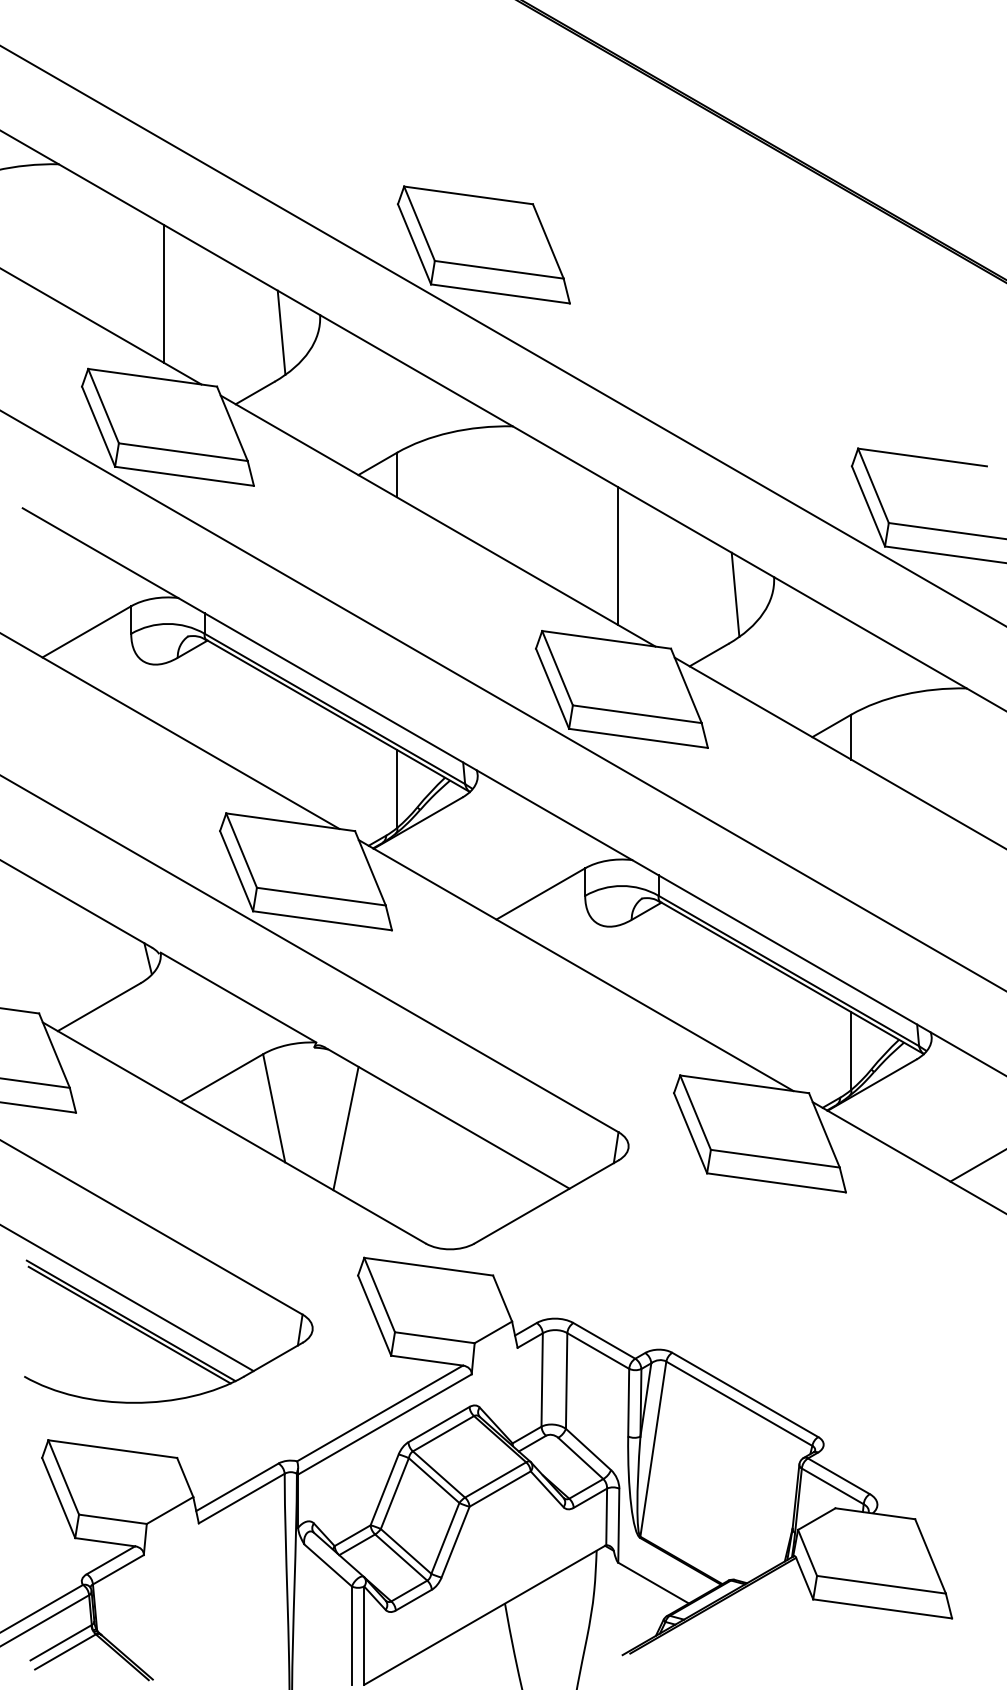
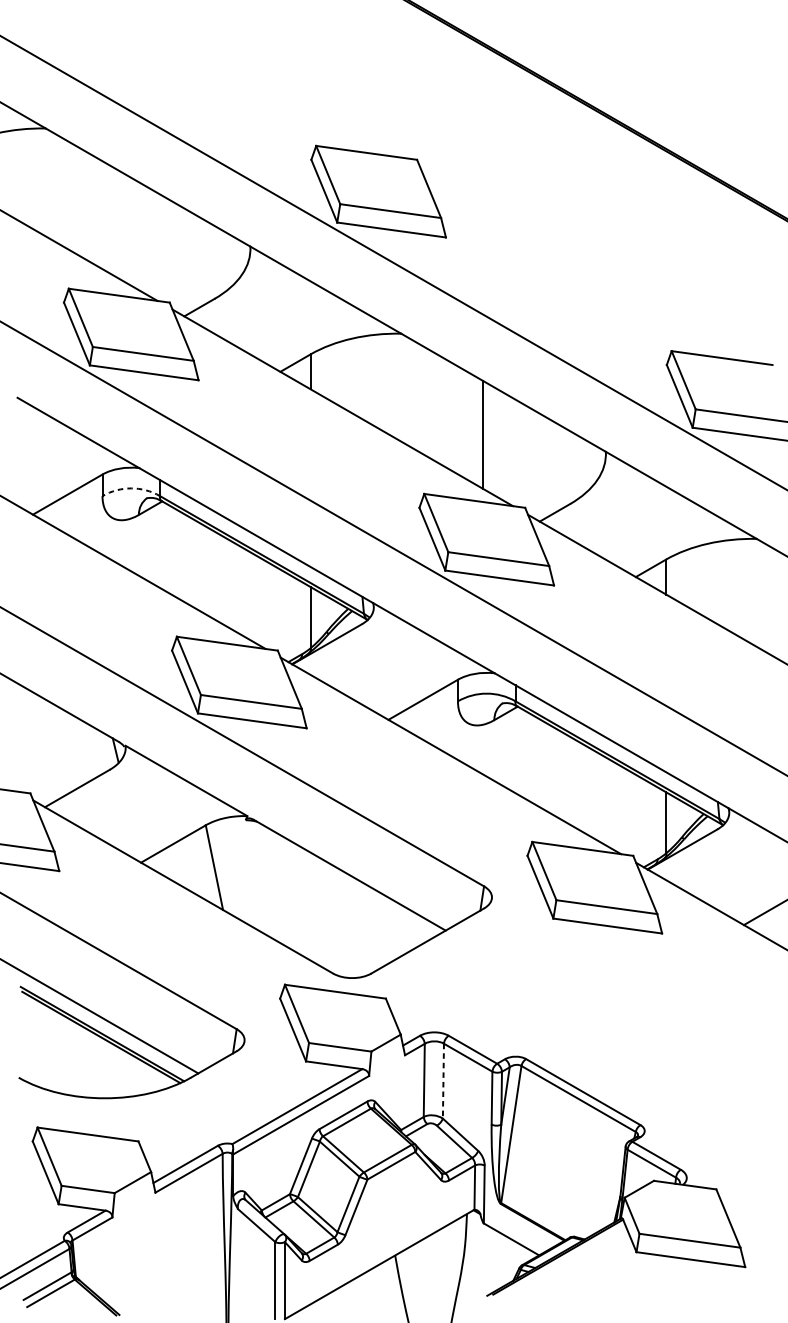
line: (163, 293) -> (127, 229), removed
line: (281, 332) -> (220, 260), removed
line: (735, 594) -> (575, 465), removed
arc: (167, 623) -> (130, 488), solid -> dashed
line: (345, 1128) -> (270, 883), removed
line: (566, 1381) -> (443, 1081), solid -> dashed

